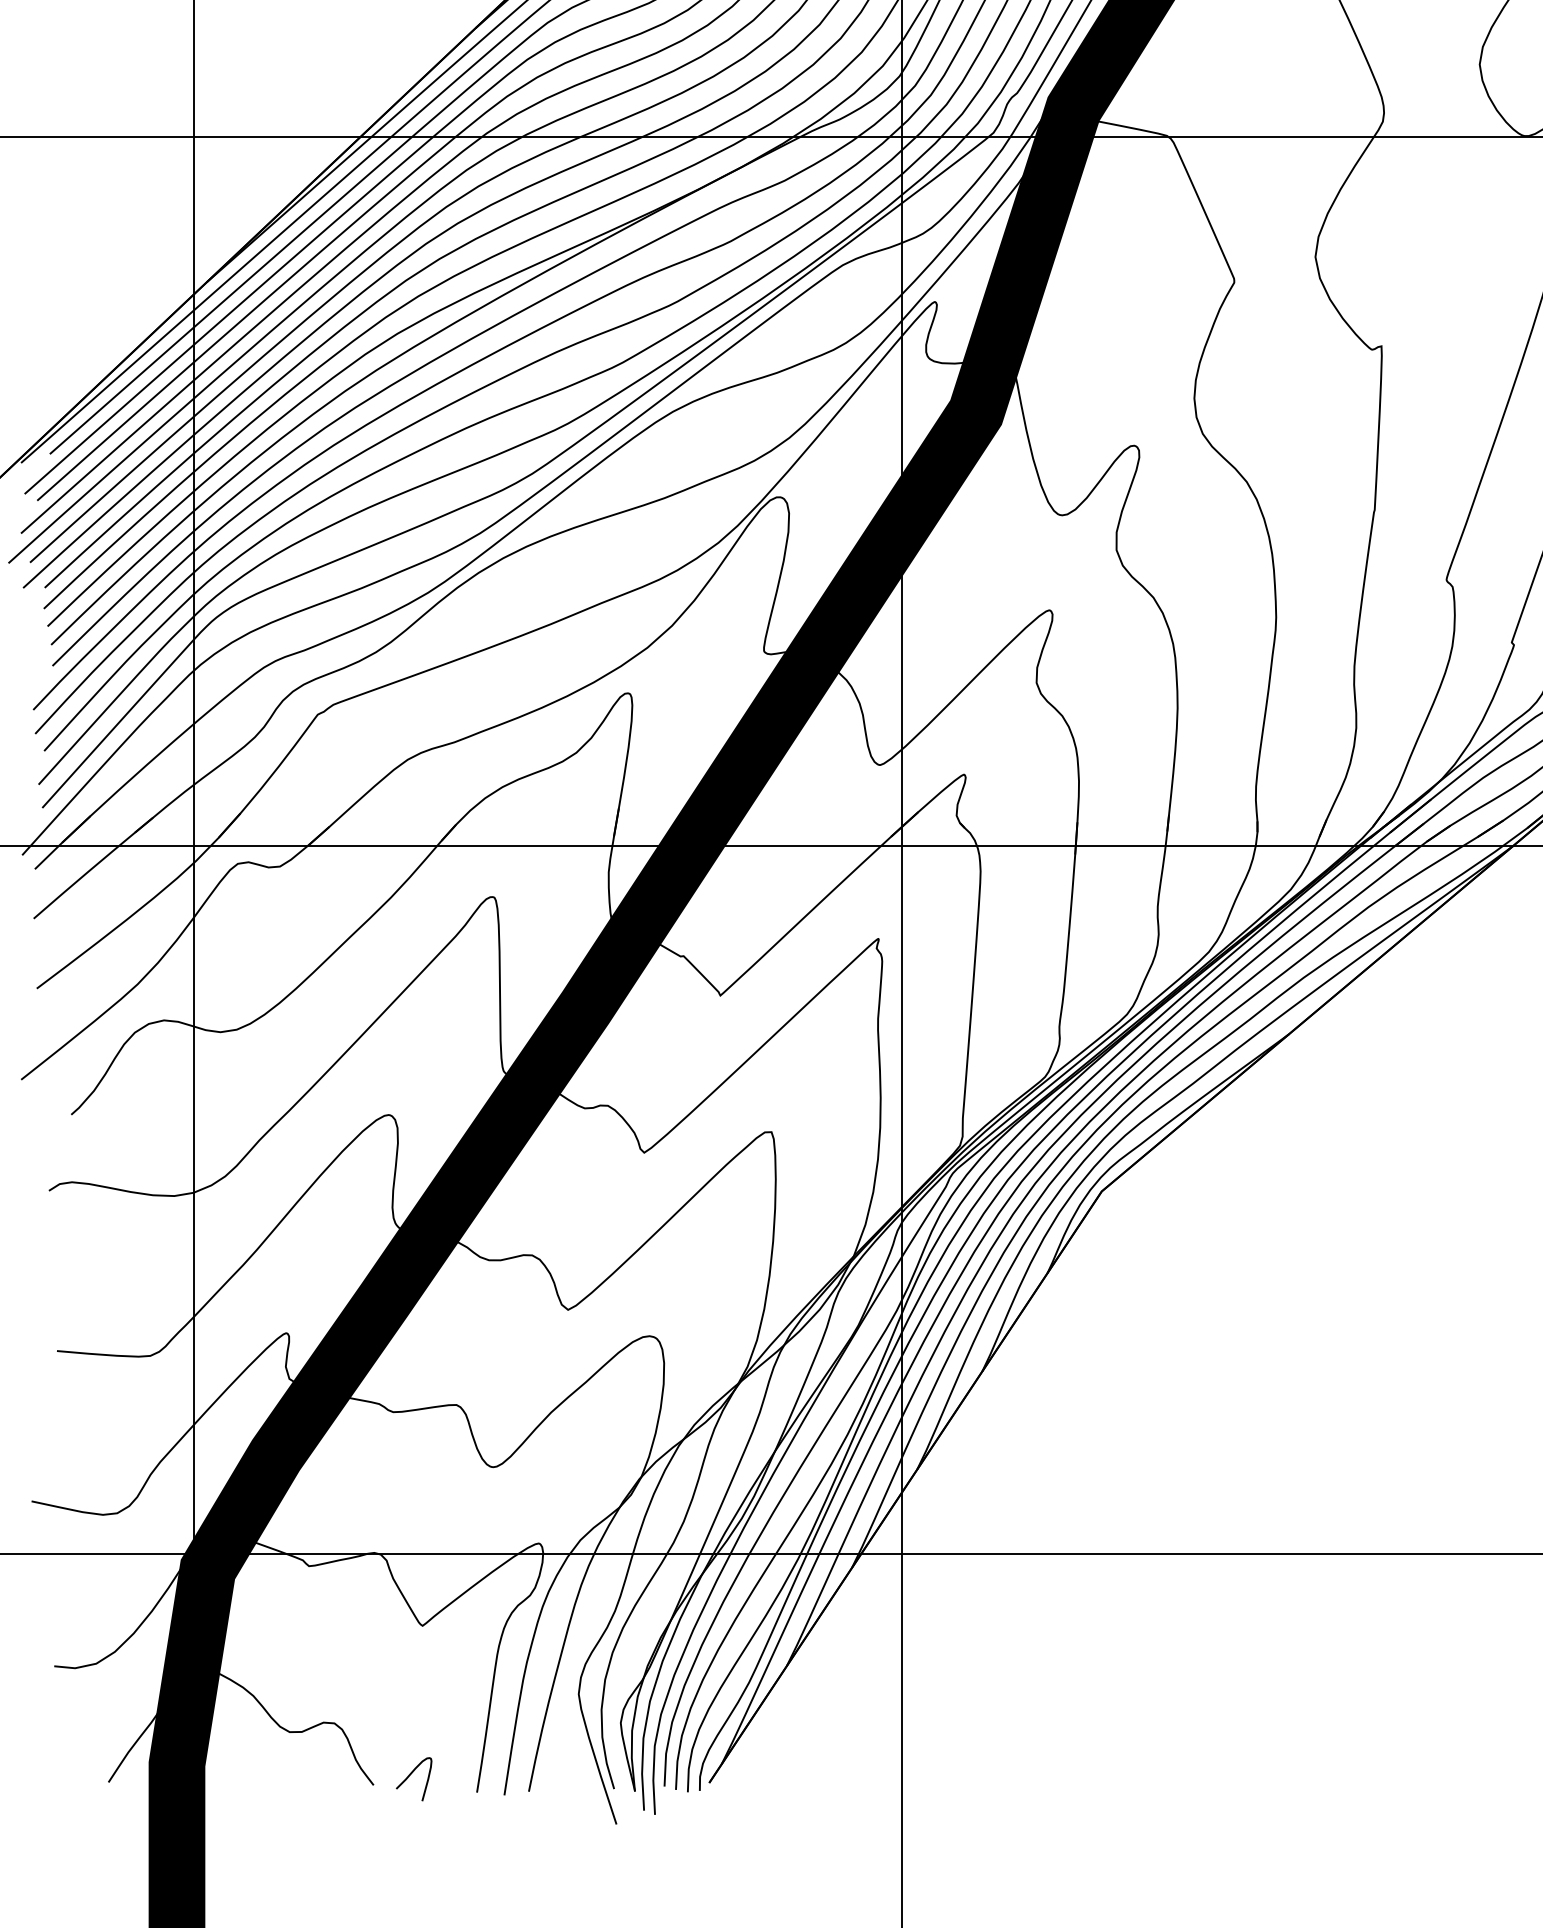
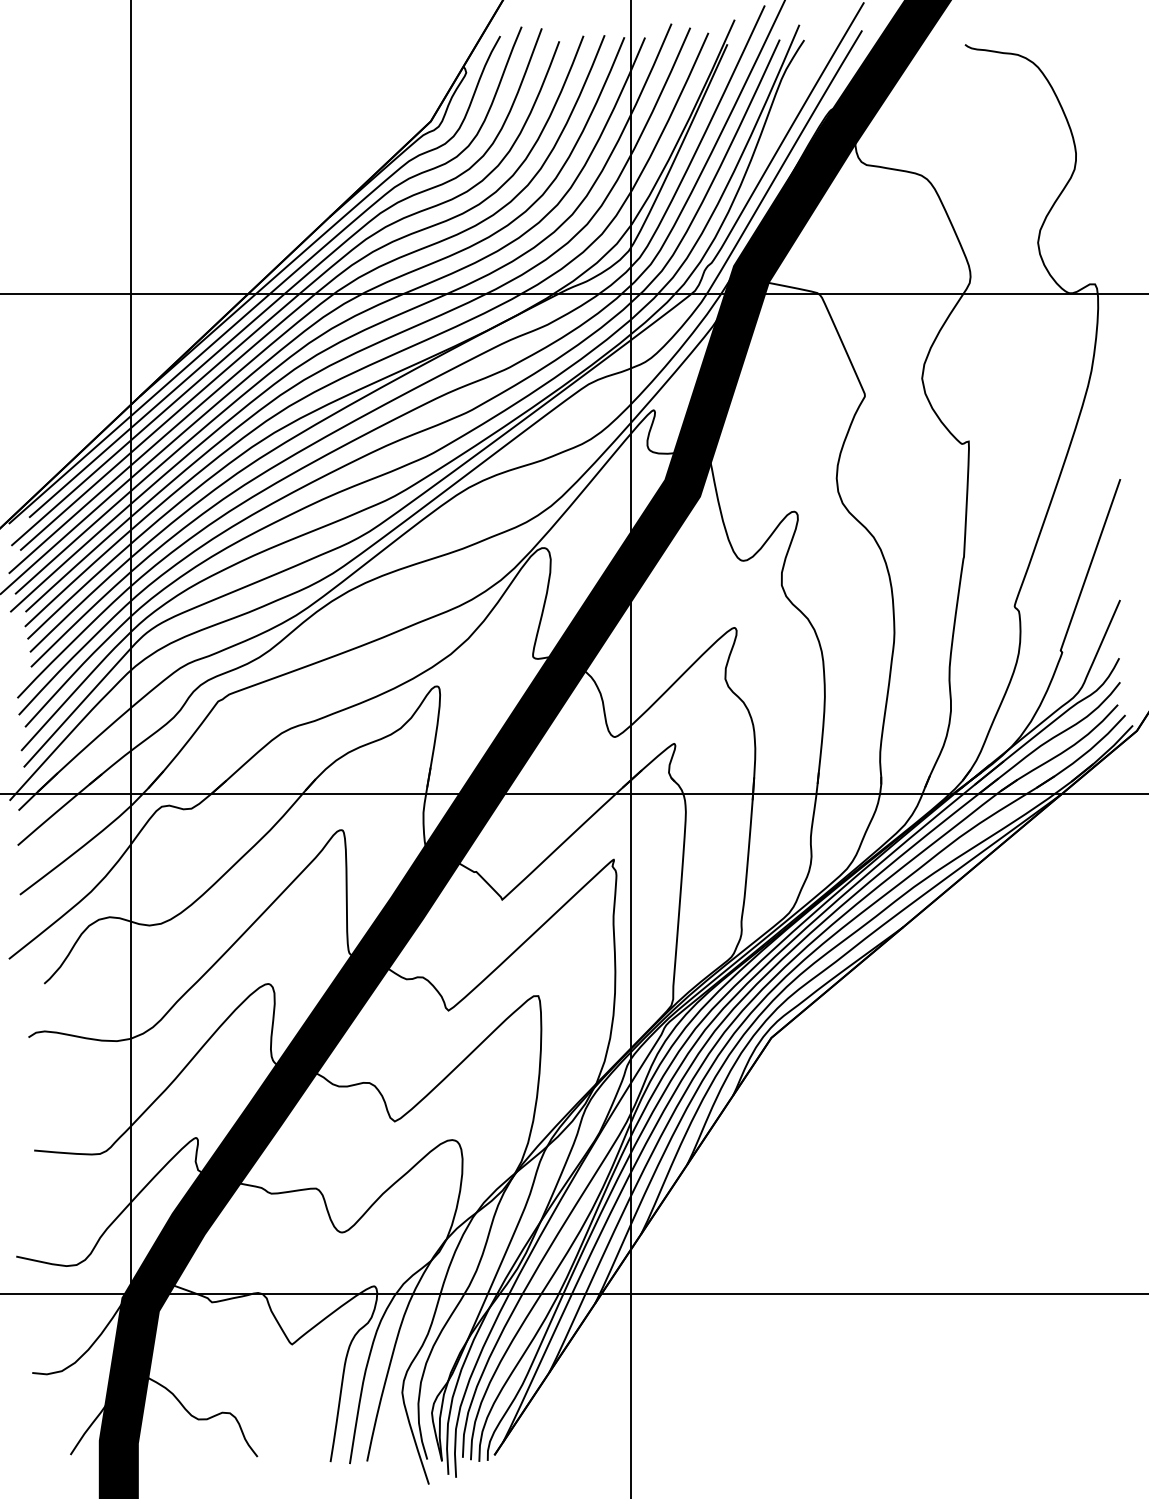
curve: (411, 1774) -> (284, 1449), removed

